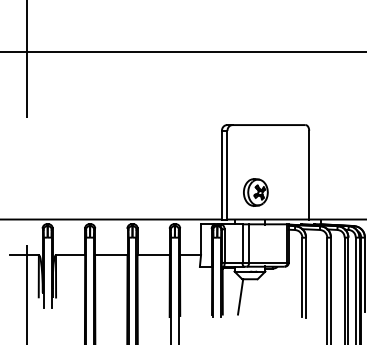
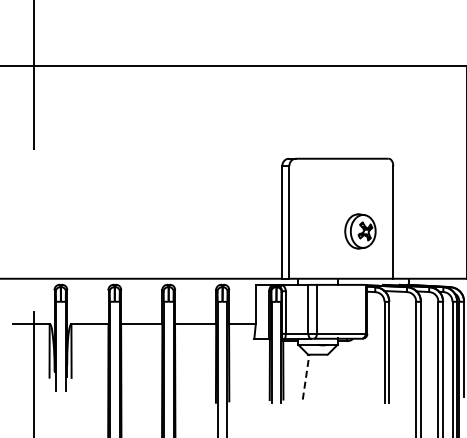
part: (255, 192) -> (360, 231), moved
line: (240, 297) -> (306, 377), solid -> dashed

